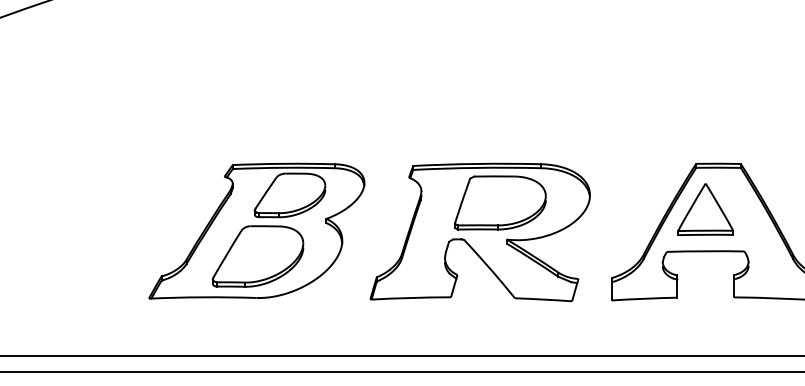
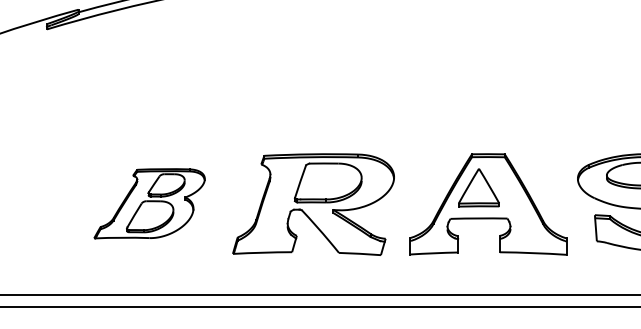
part: (256, 230) -> (149, 203), size x0.7

